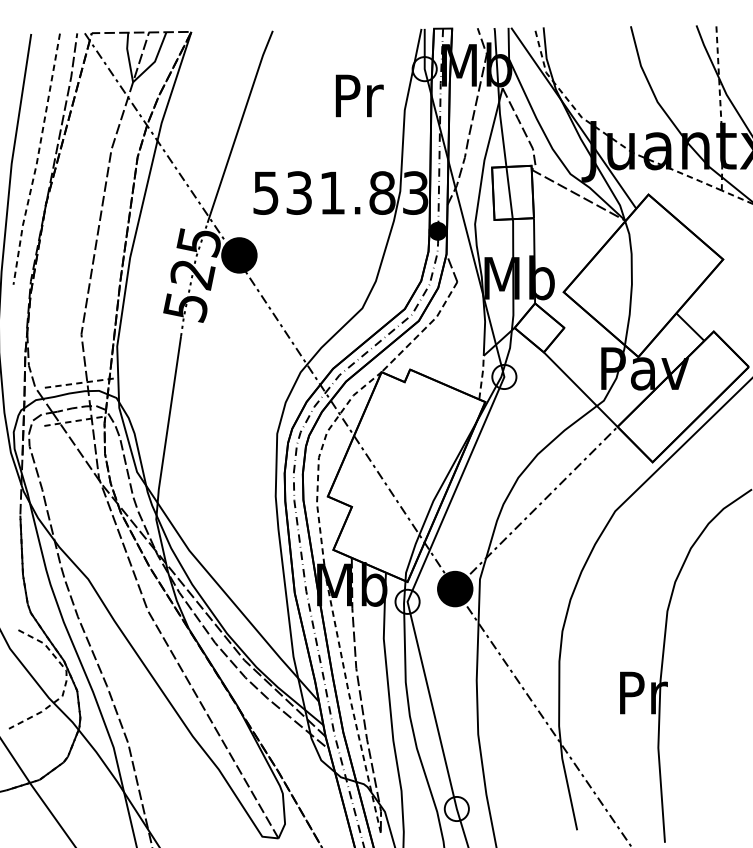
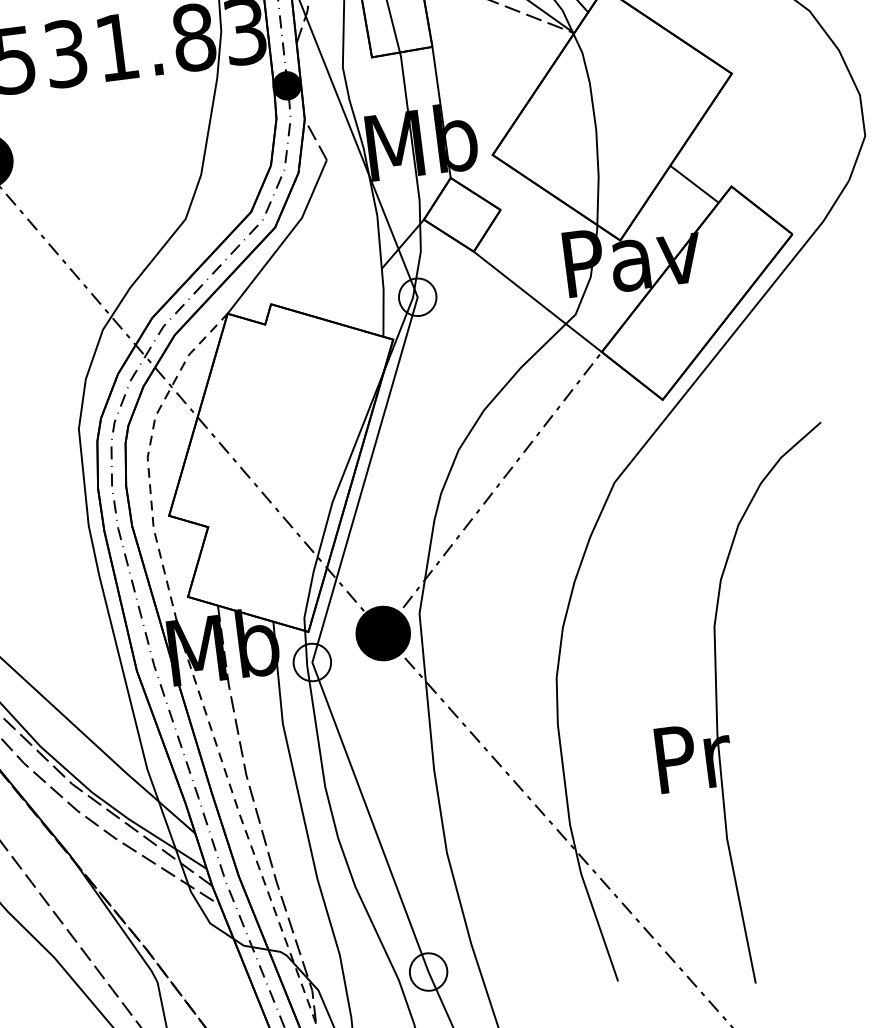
line: (423, 330) -> (284, 241), dashed -> solid
line: (482, 377) -> (384, 302), dashed -> solid

